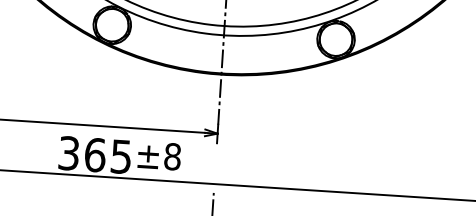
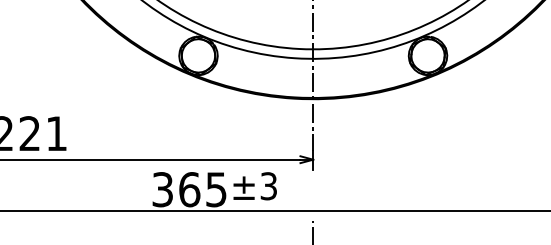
text: (172, 156) -> (268, 186), ±8 -> ±3

